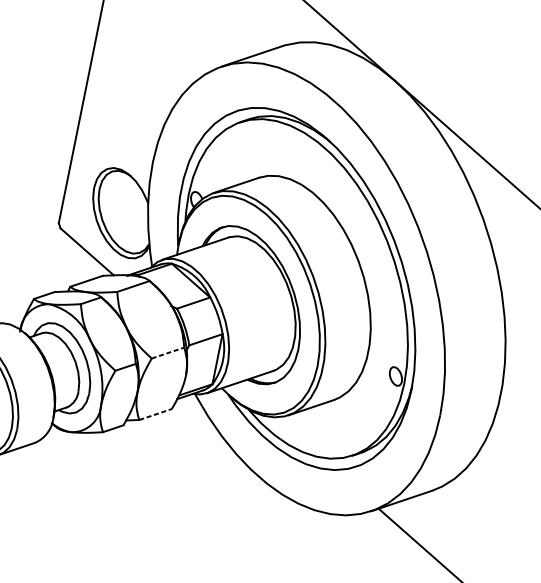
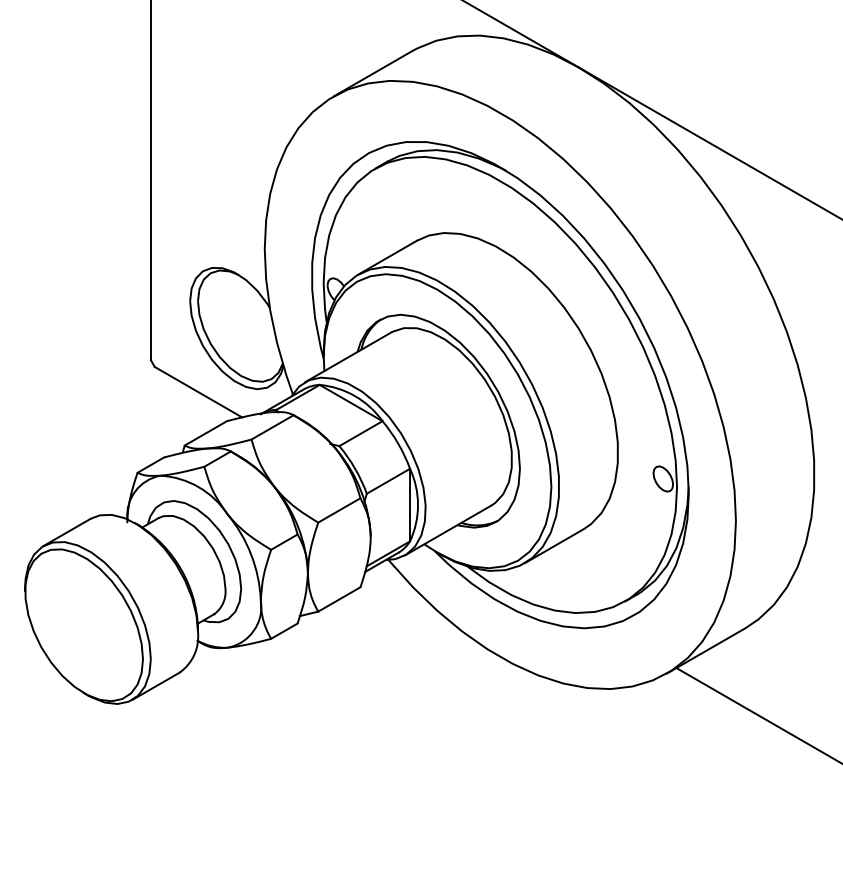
line: (168, 353) -> (339, 510), dashed -> solid
line: (155, 414) -> (339, 599), dashed -> solid

